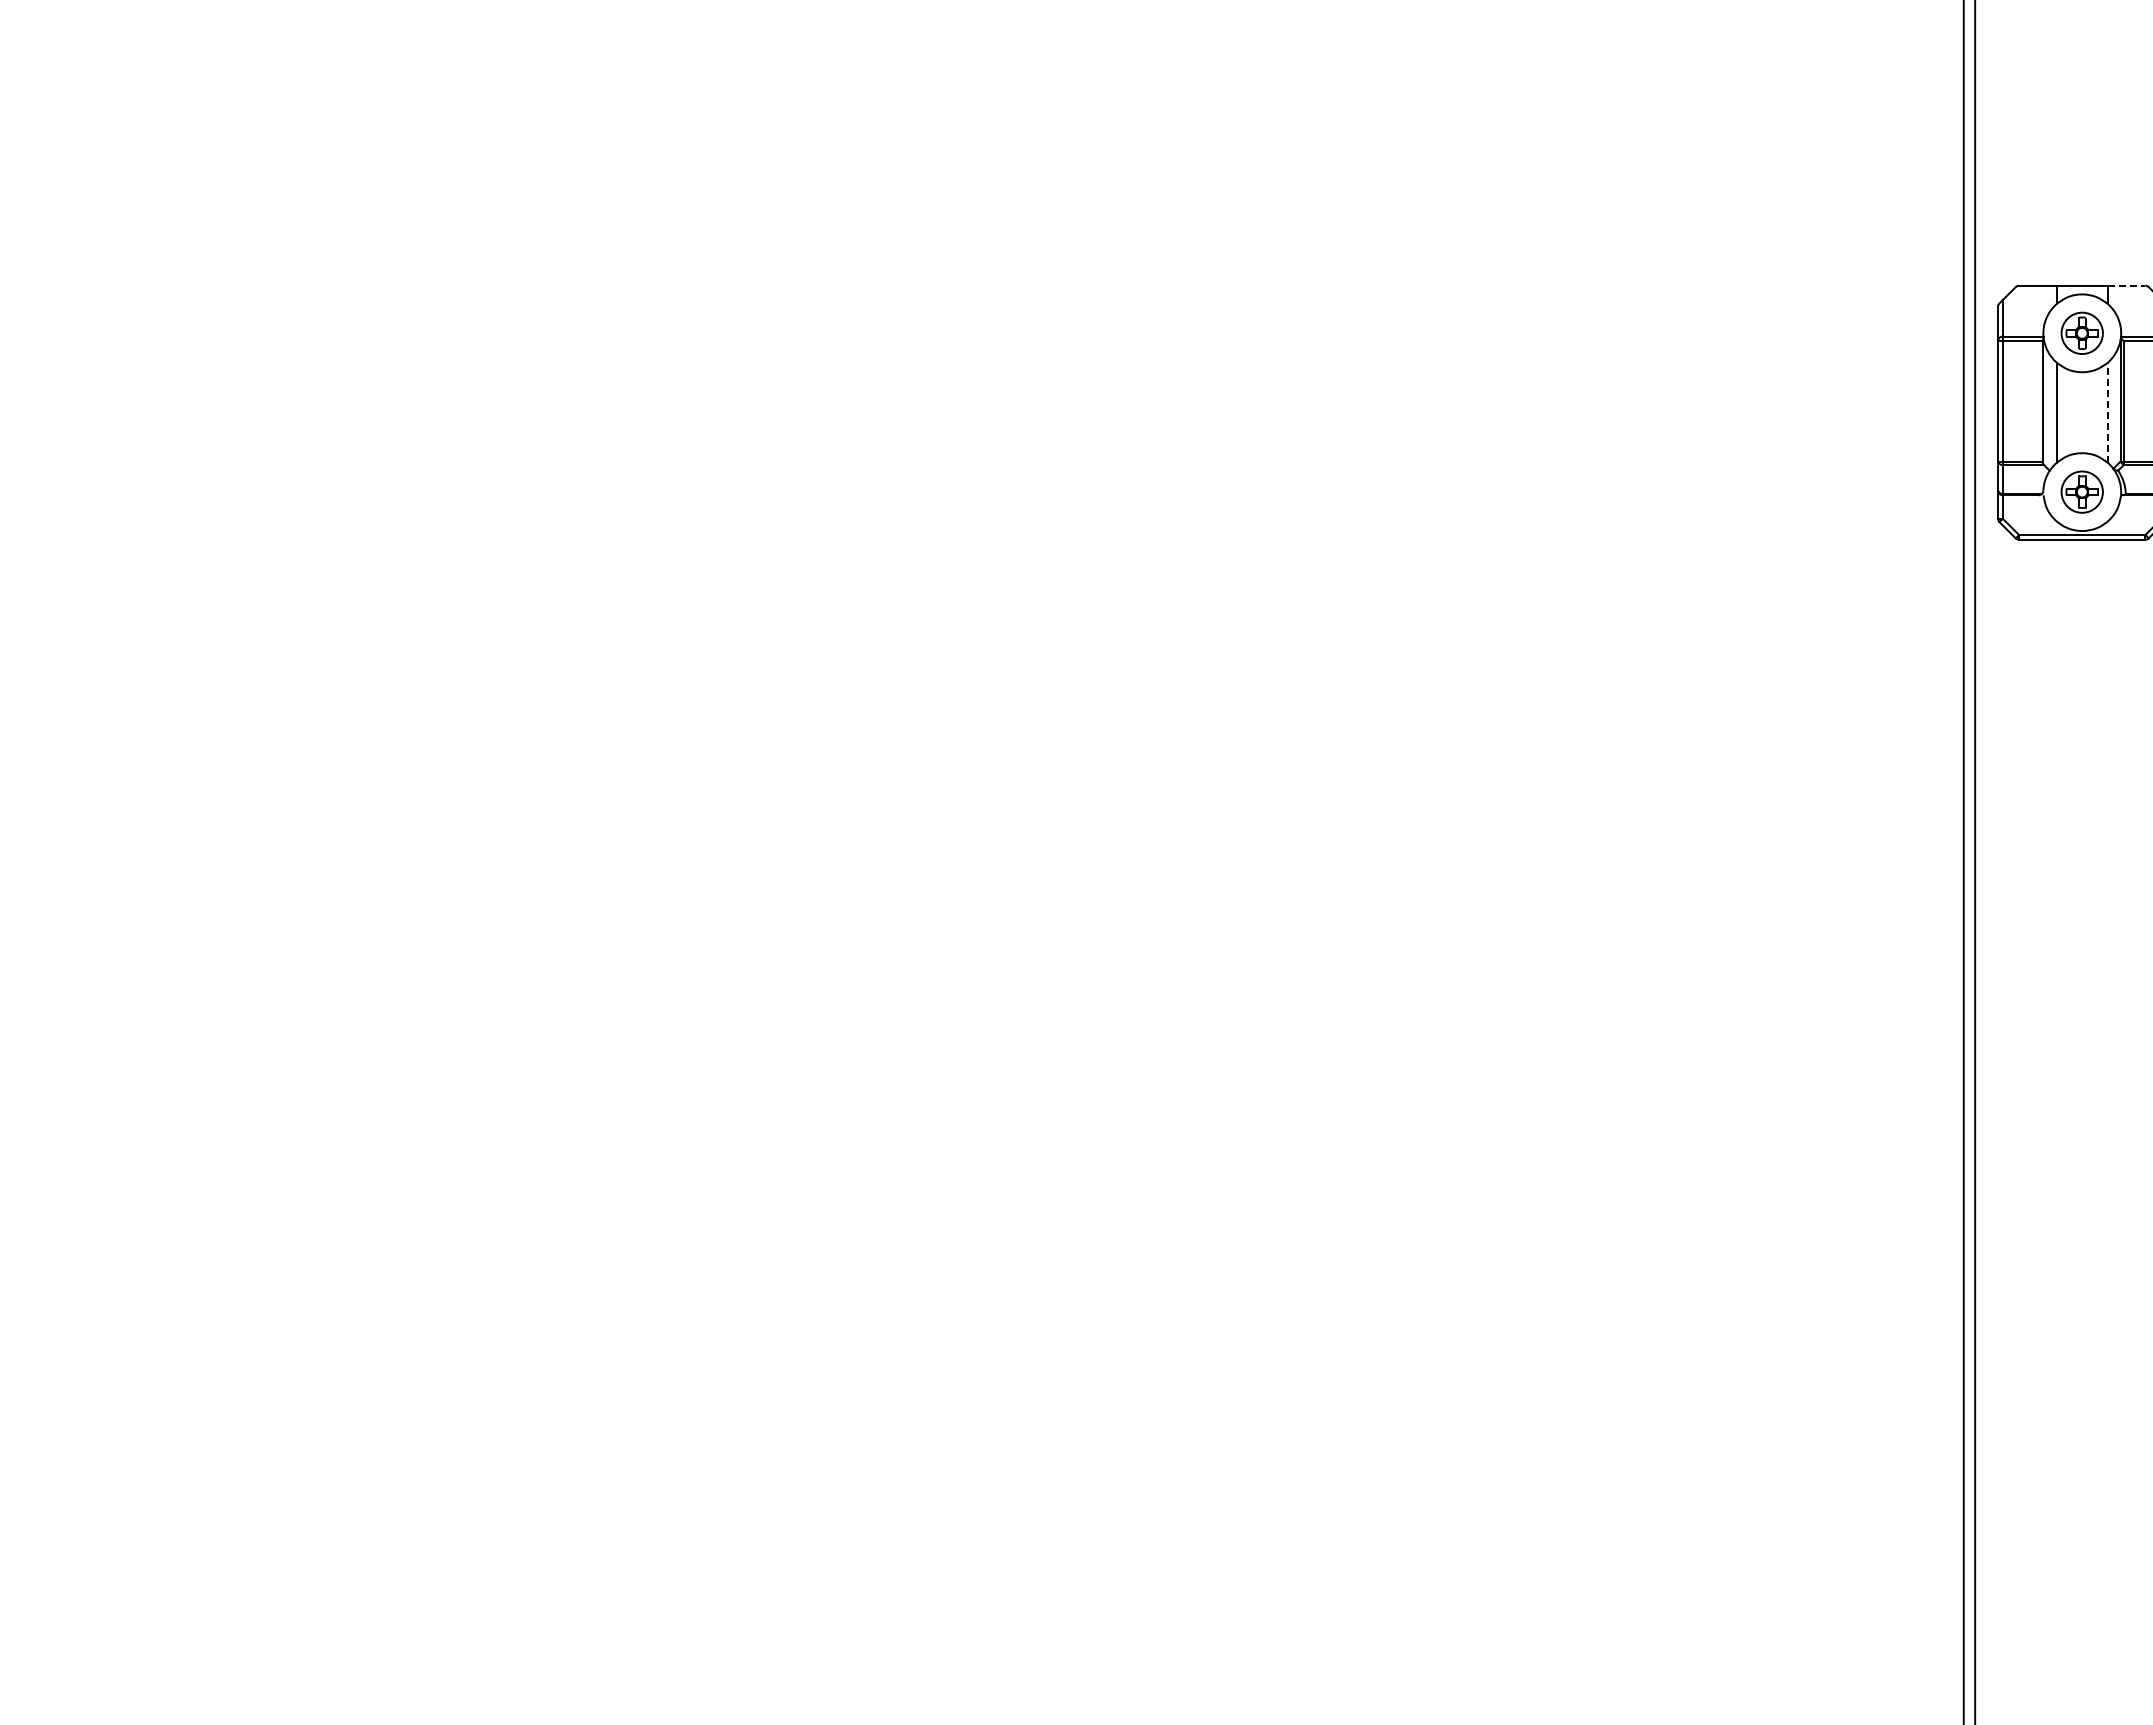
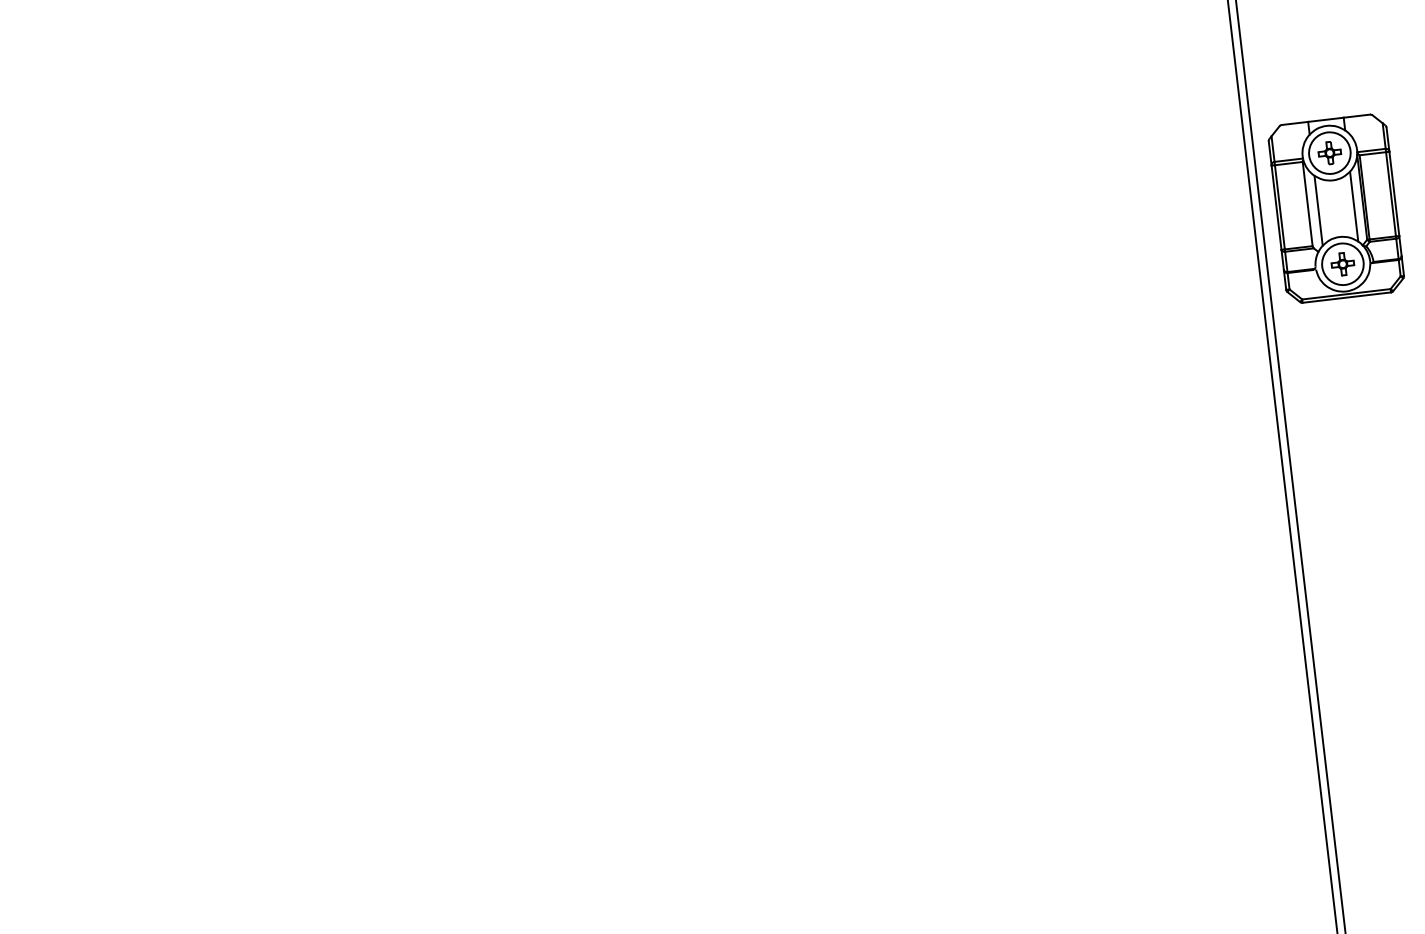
line: (2126, 285) -> (1356, 116), dashed -> solid
circle: (2081, 332) -> (1329, 152), size x1.43
line: (2107, 412) -> (1354, 206), dashed -> solid
circle: (2081, 491) -> (1342, 263), size x1.43

